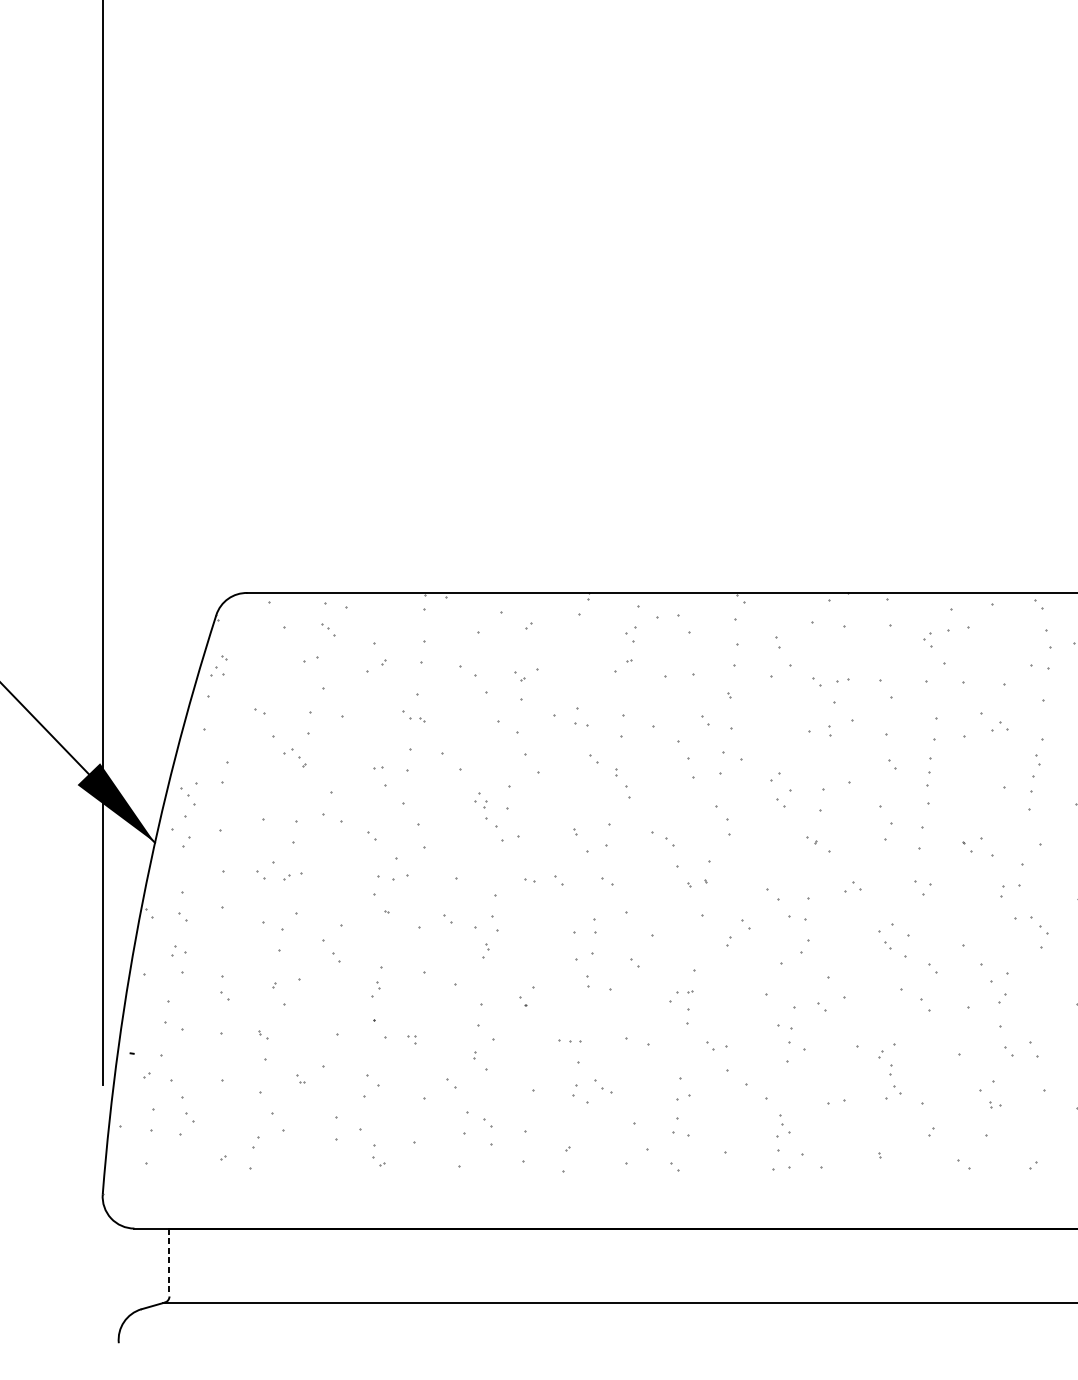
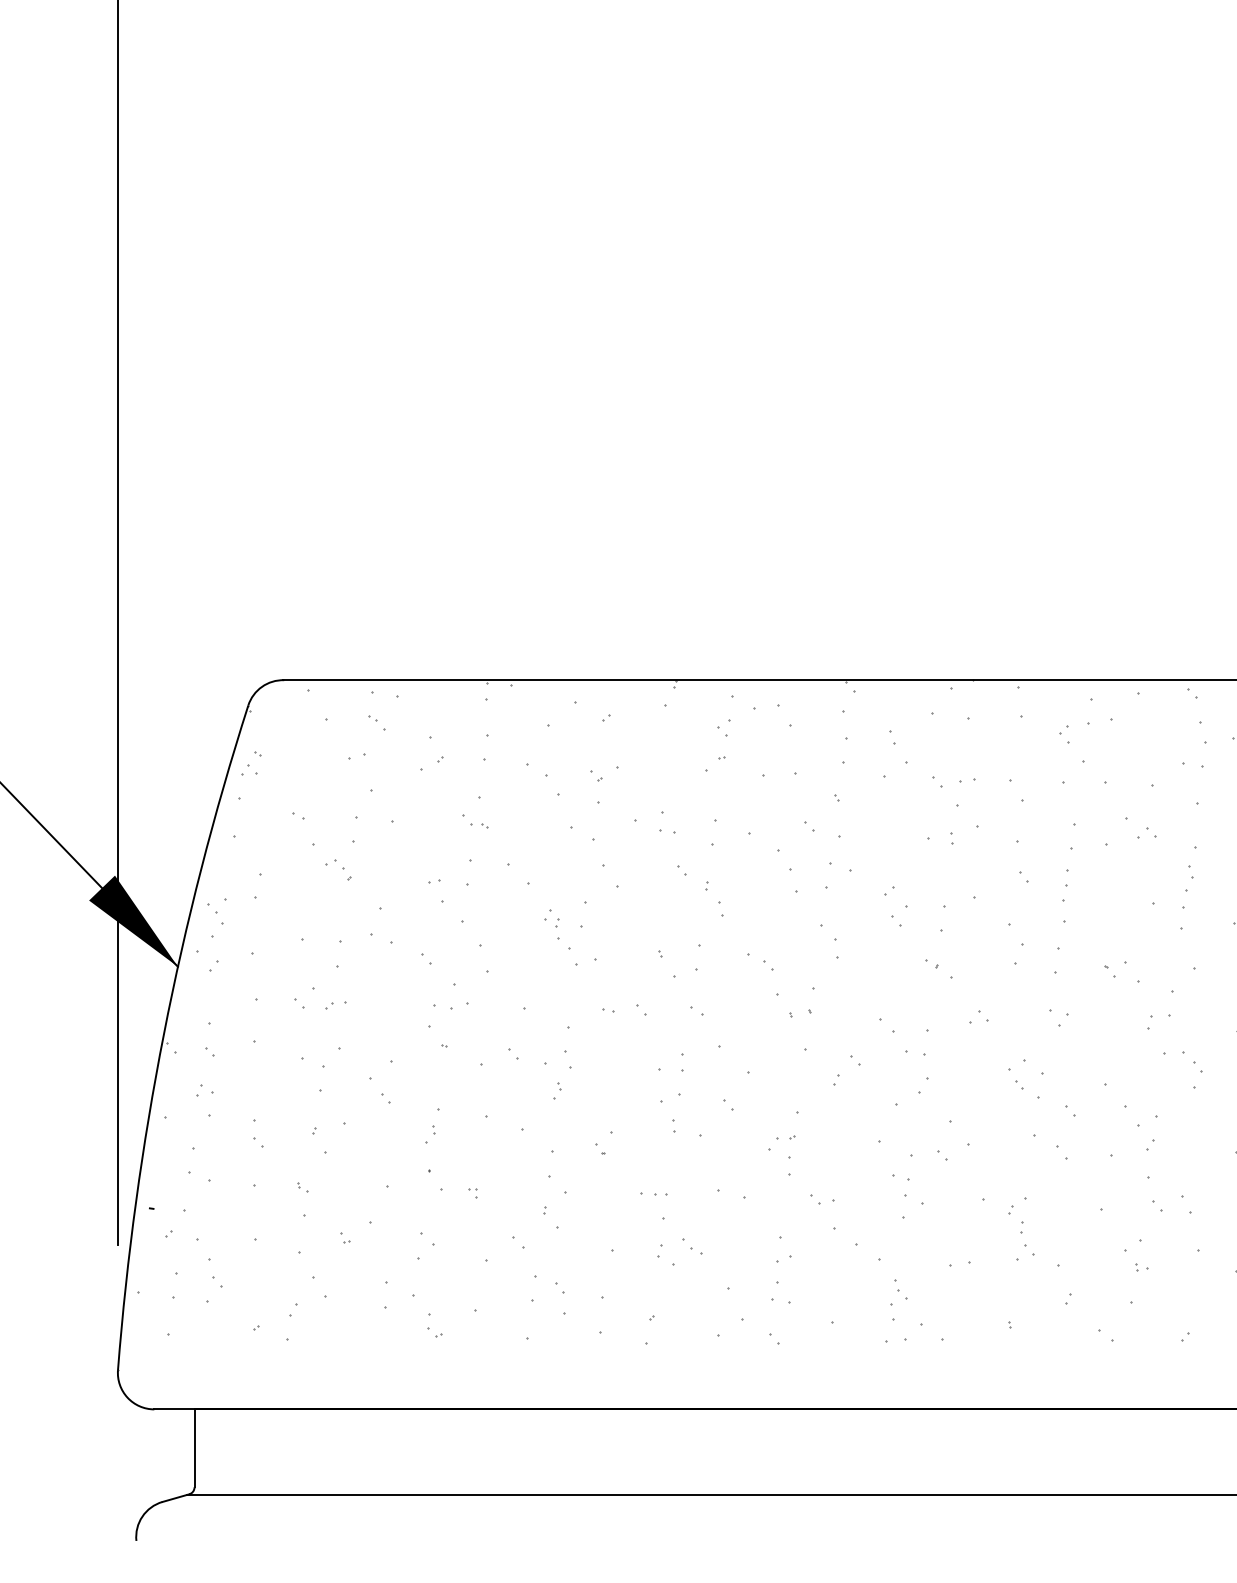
line: (169, 1262) -> (194, 1448), dashed -> solid

